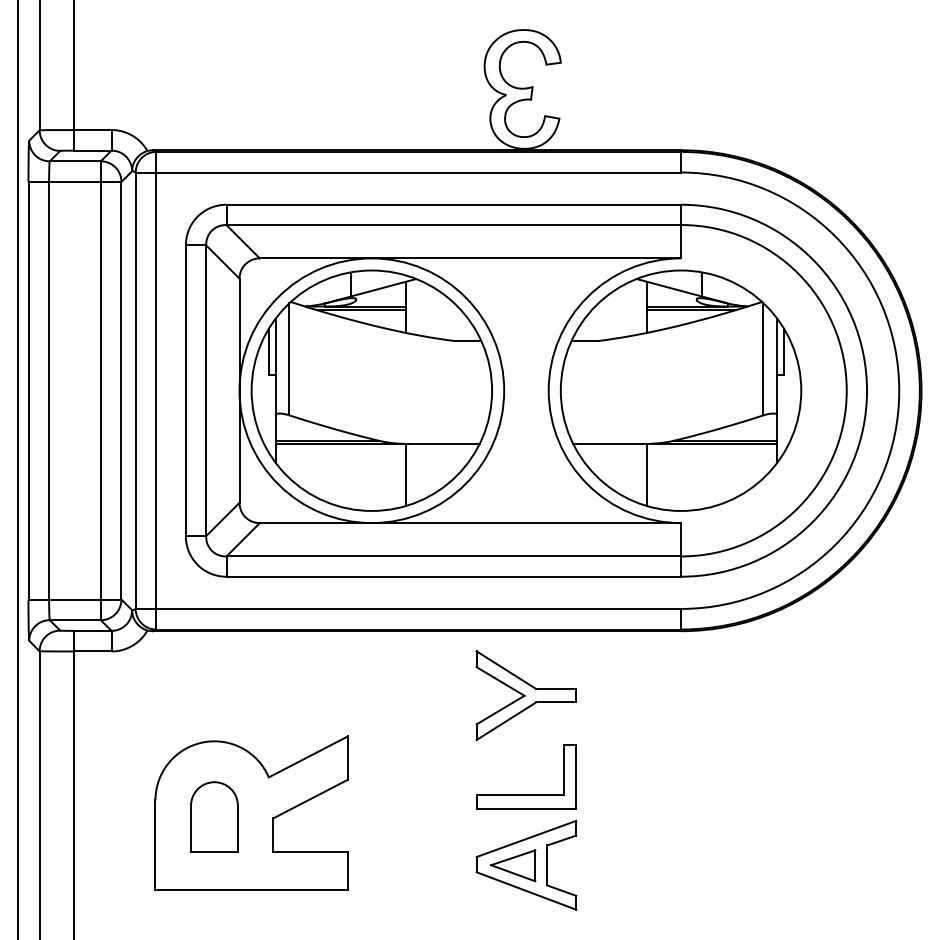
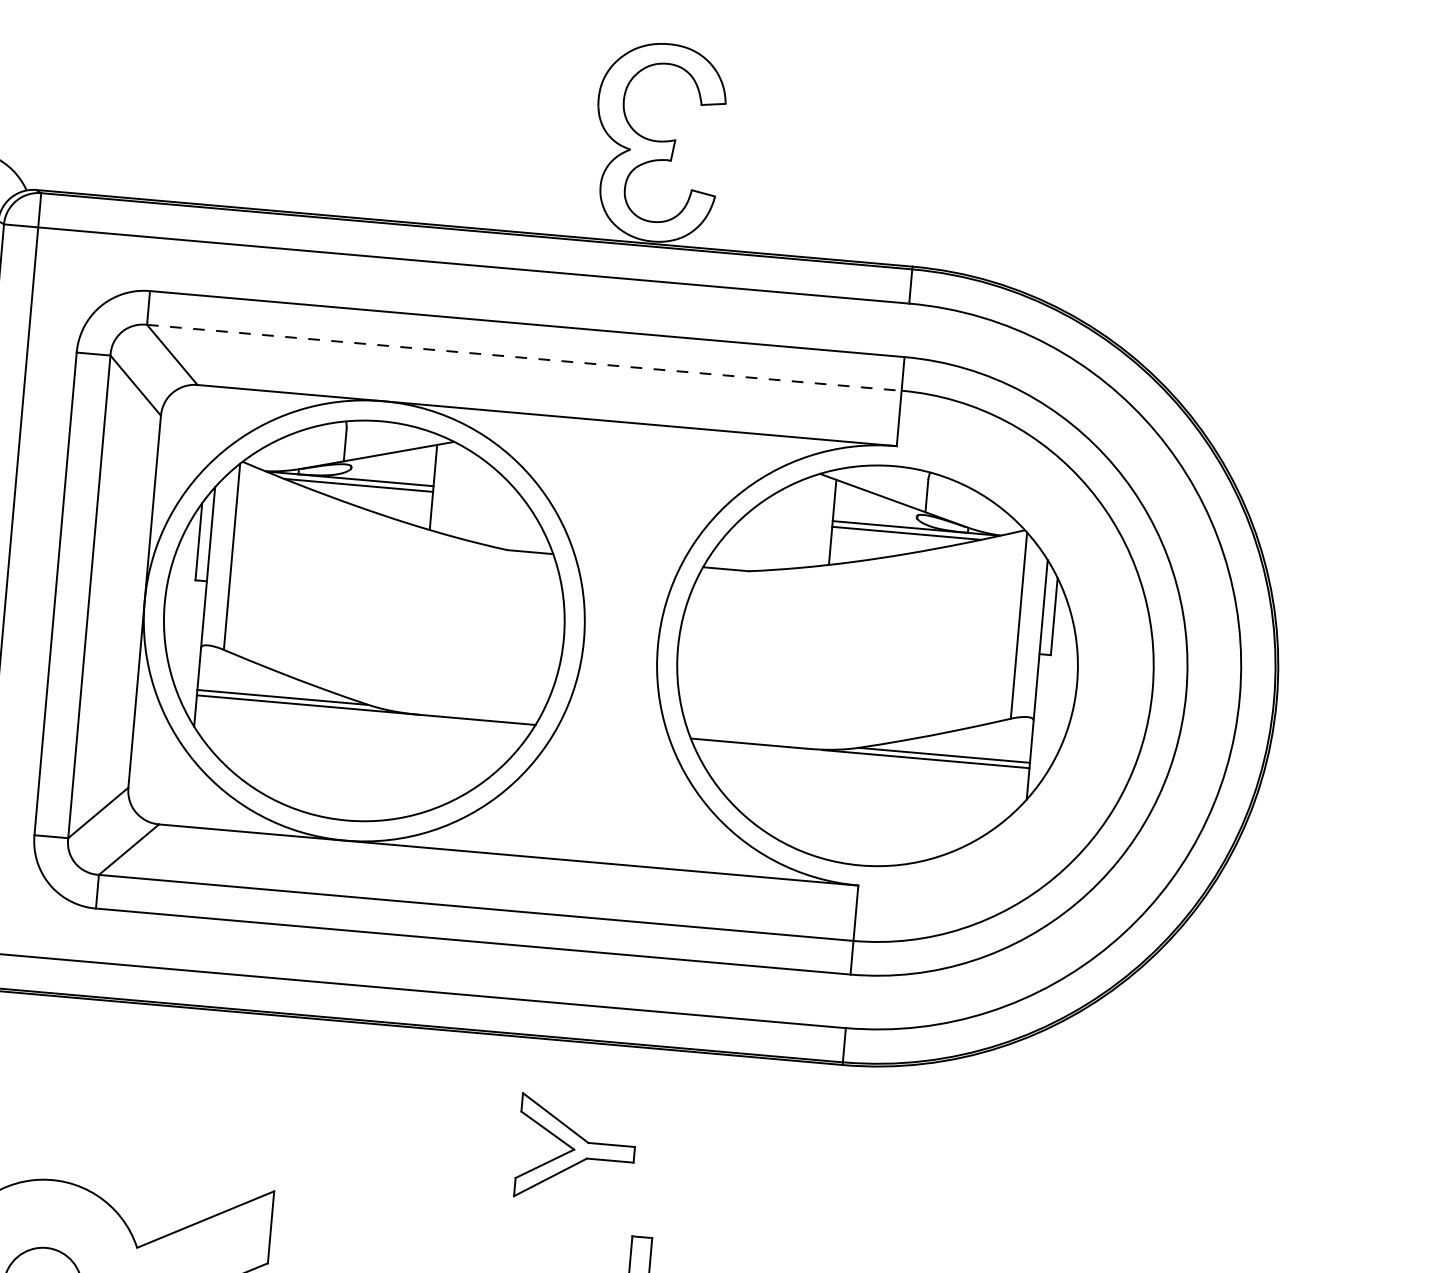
line: (454, 225) -> (525, 358), solid -> dashed
line: (406, 474) -> (409, 765), removed
line: (646, 474) -> (808, 799), removed
part: (525, 695) -> (575, 1149), size x0.7

